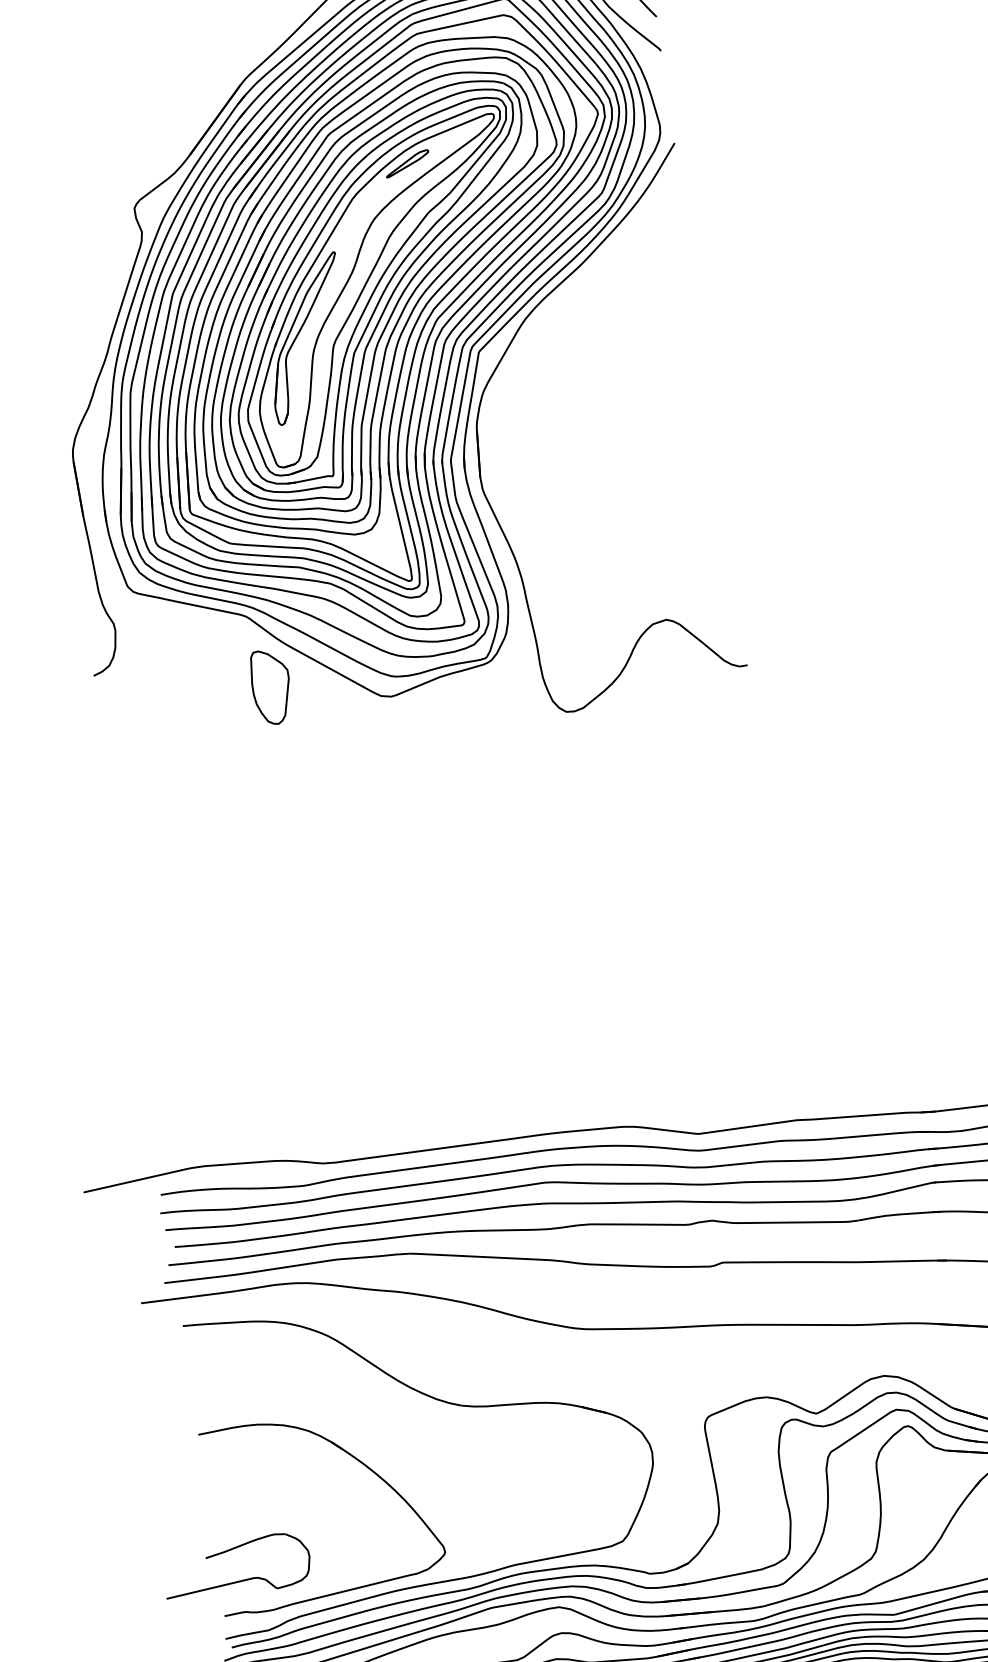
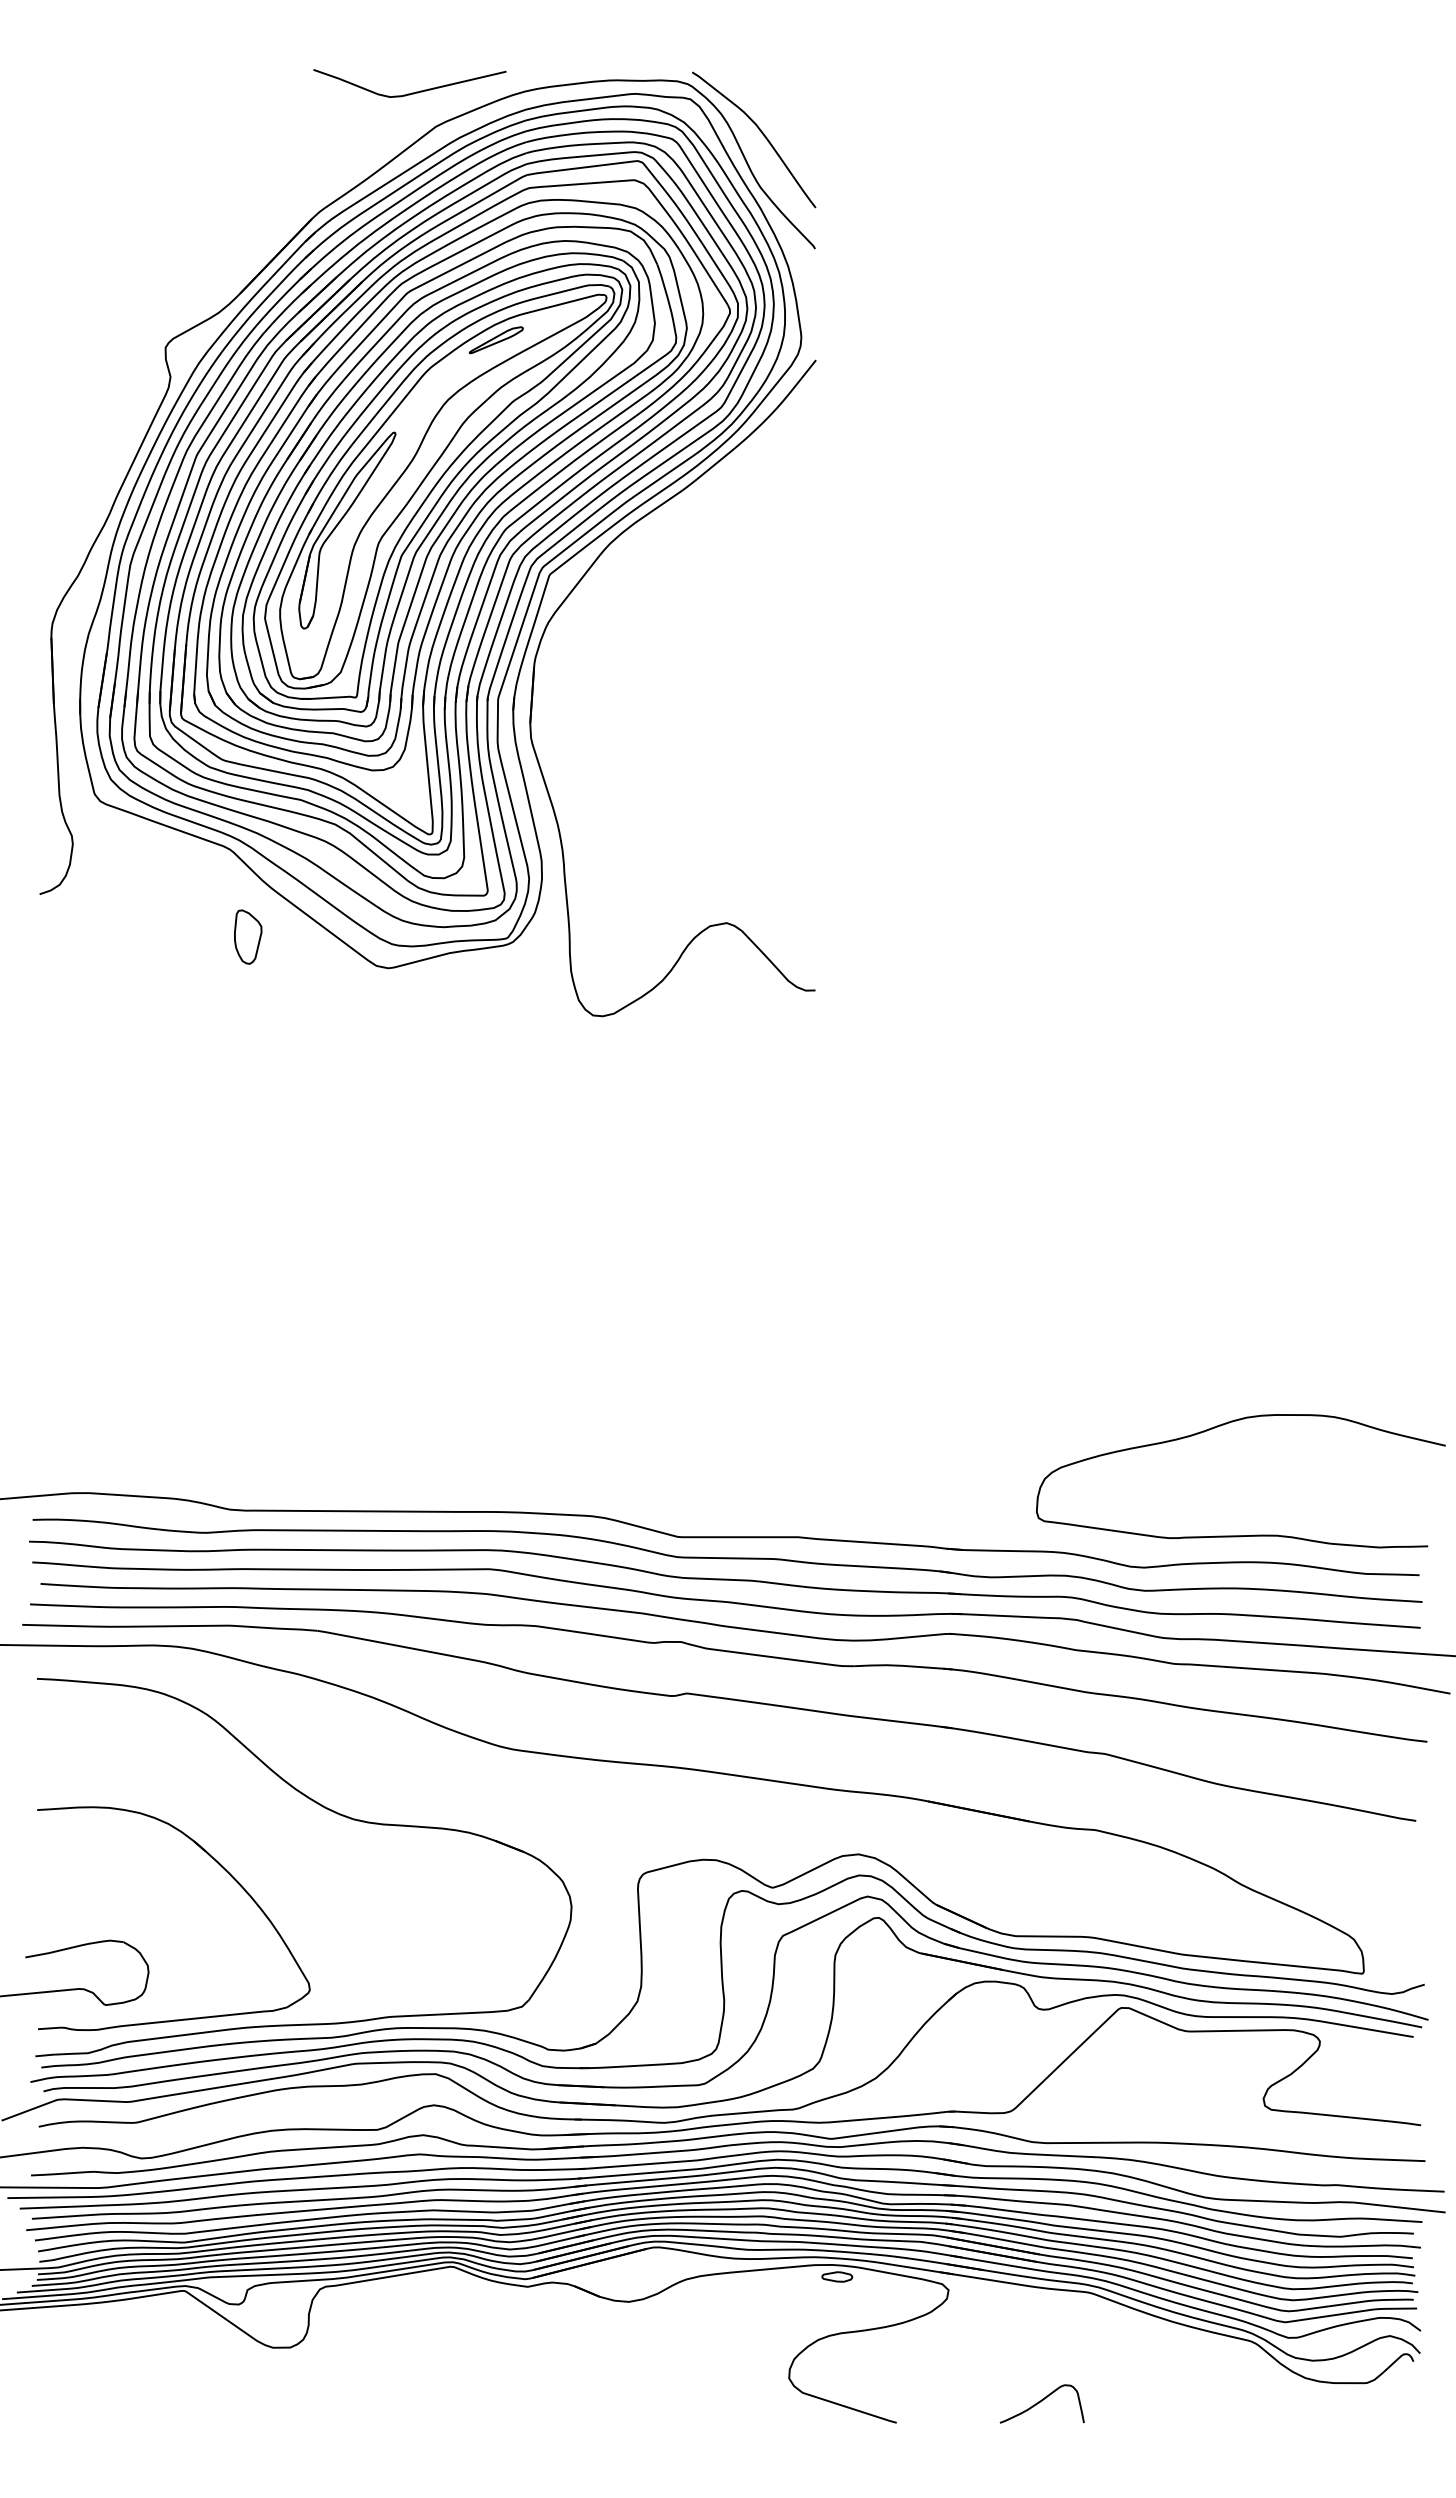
part: (271, 686) -> (248, 936), size x0.6

